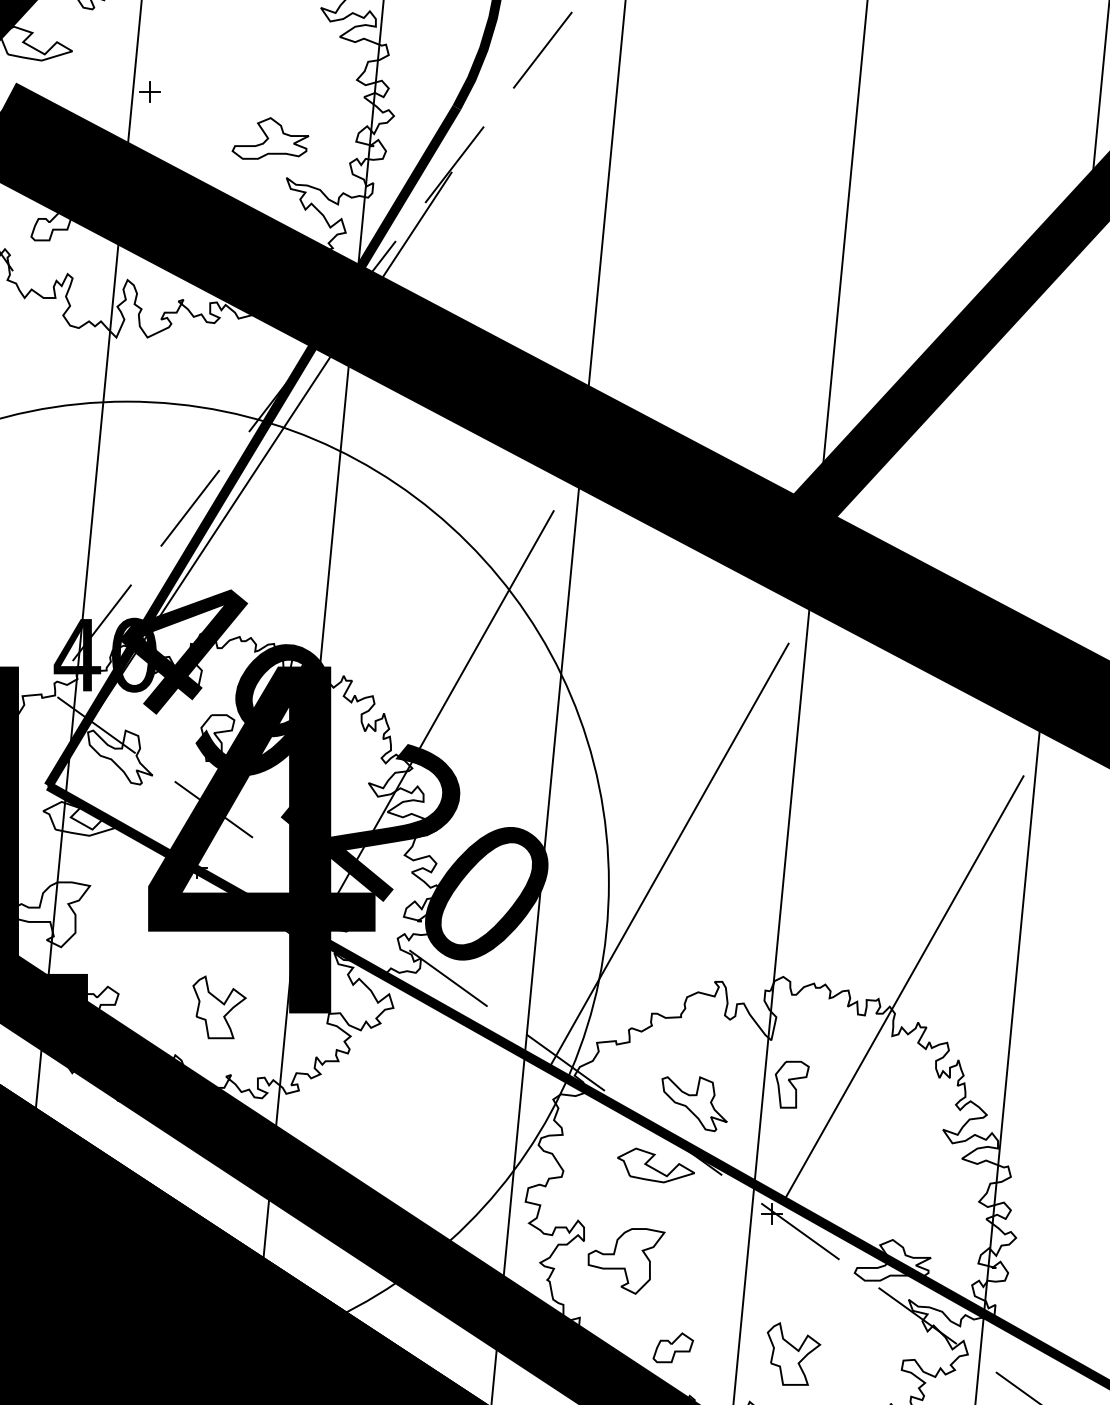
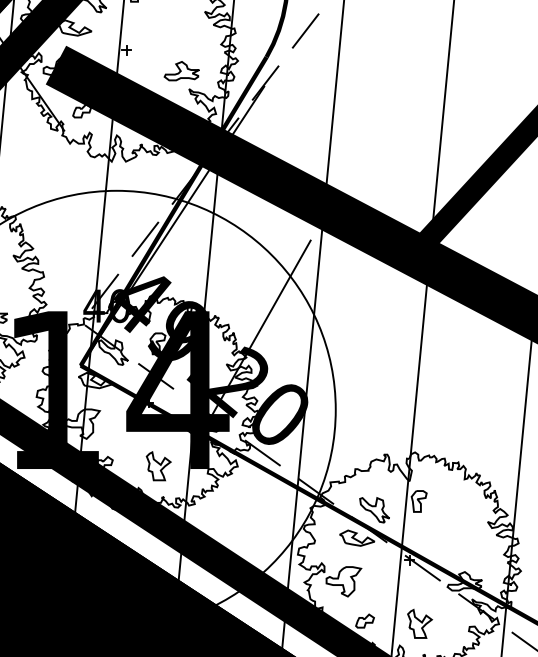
line: (669, 853) -> (363, 396), removed
line: (902, 988) -> (469, 457), removed

